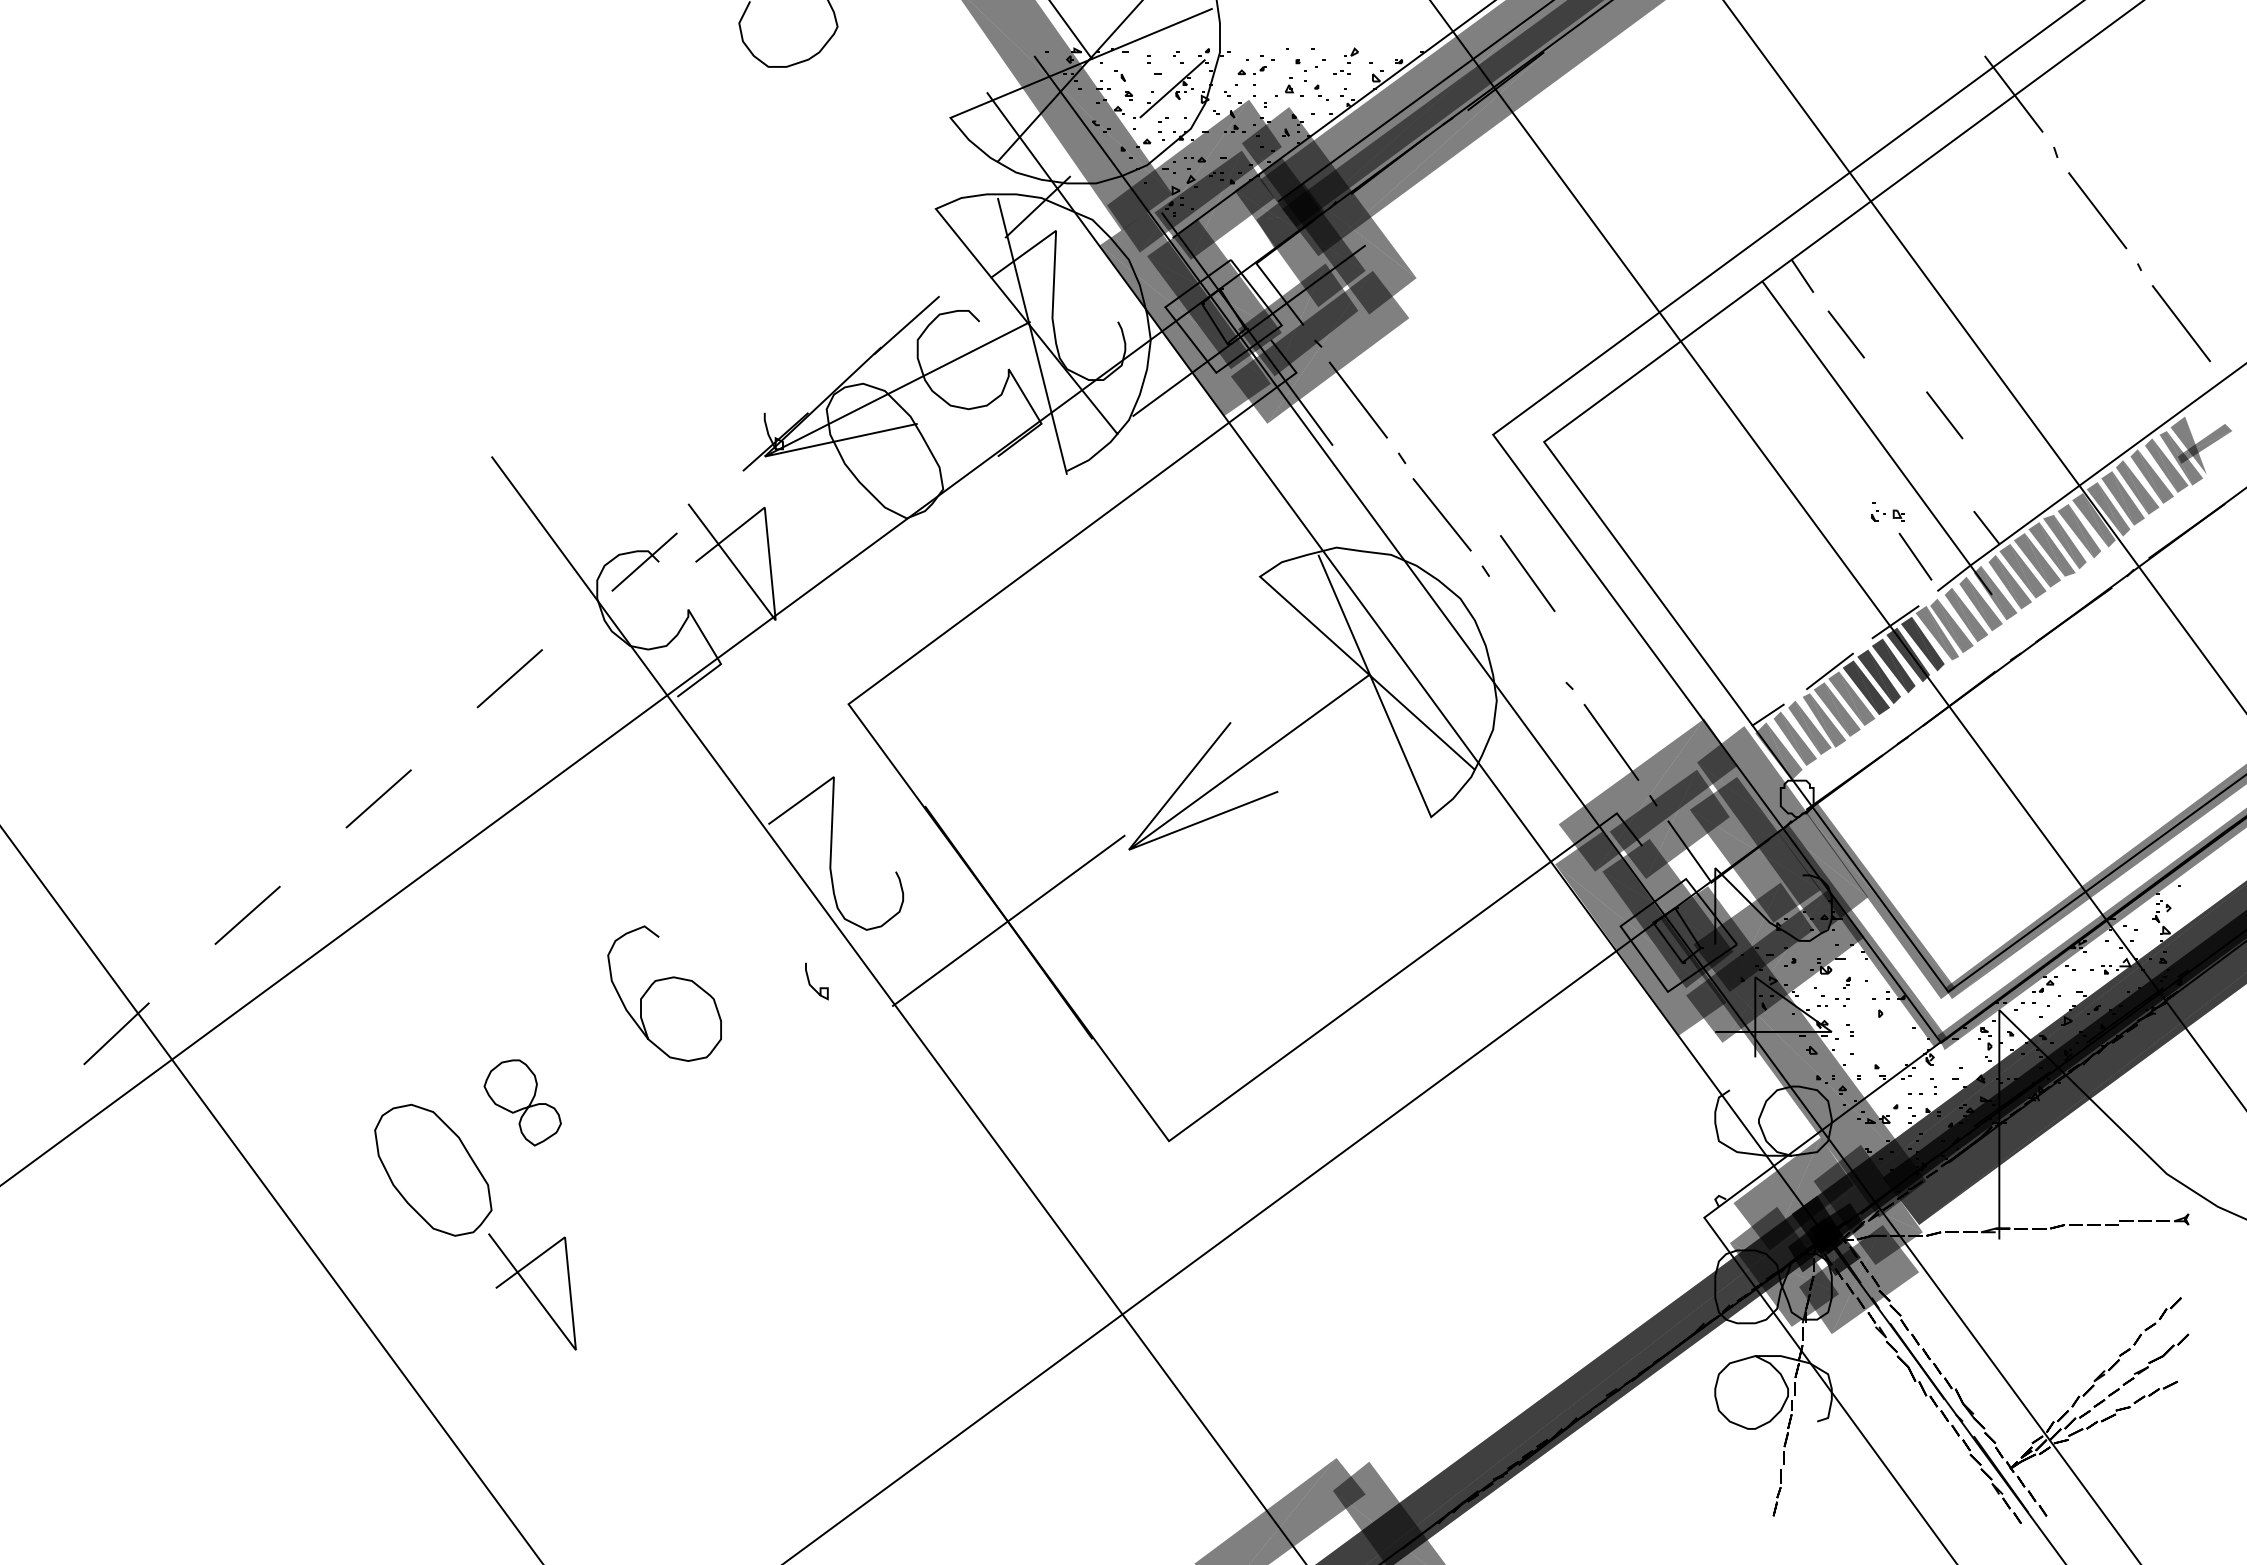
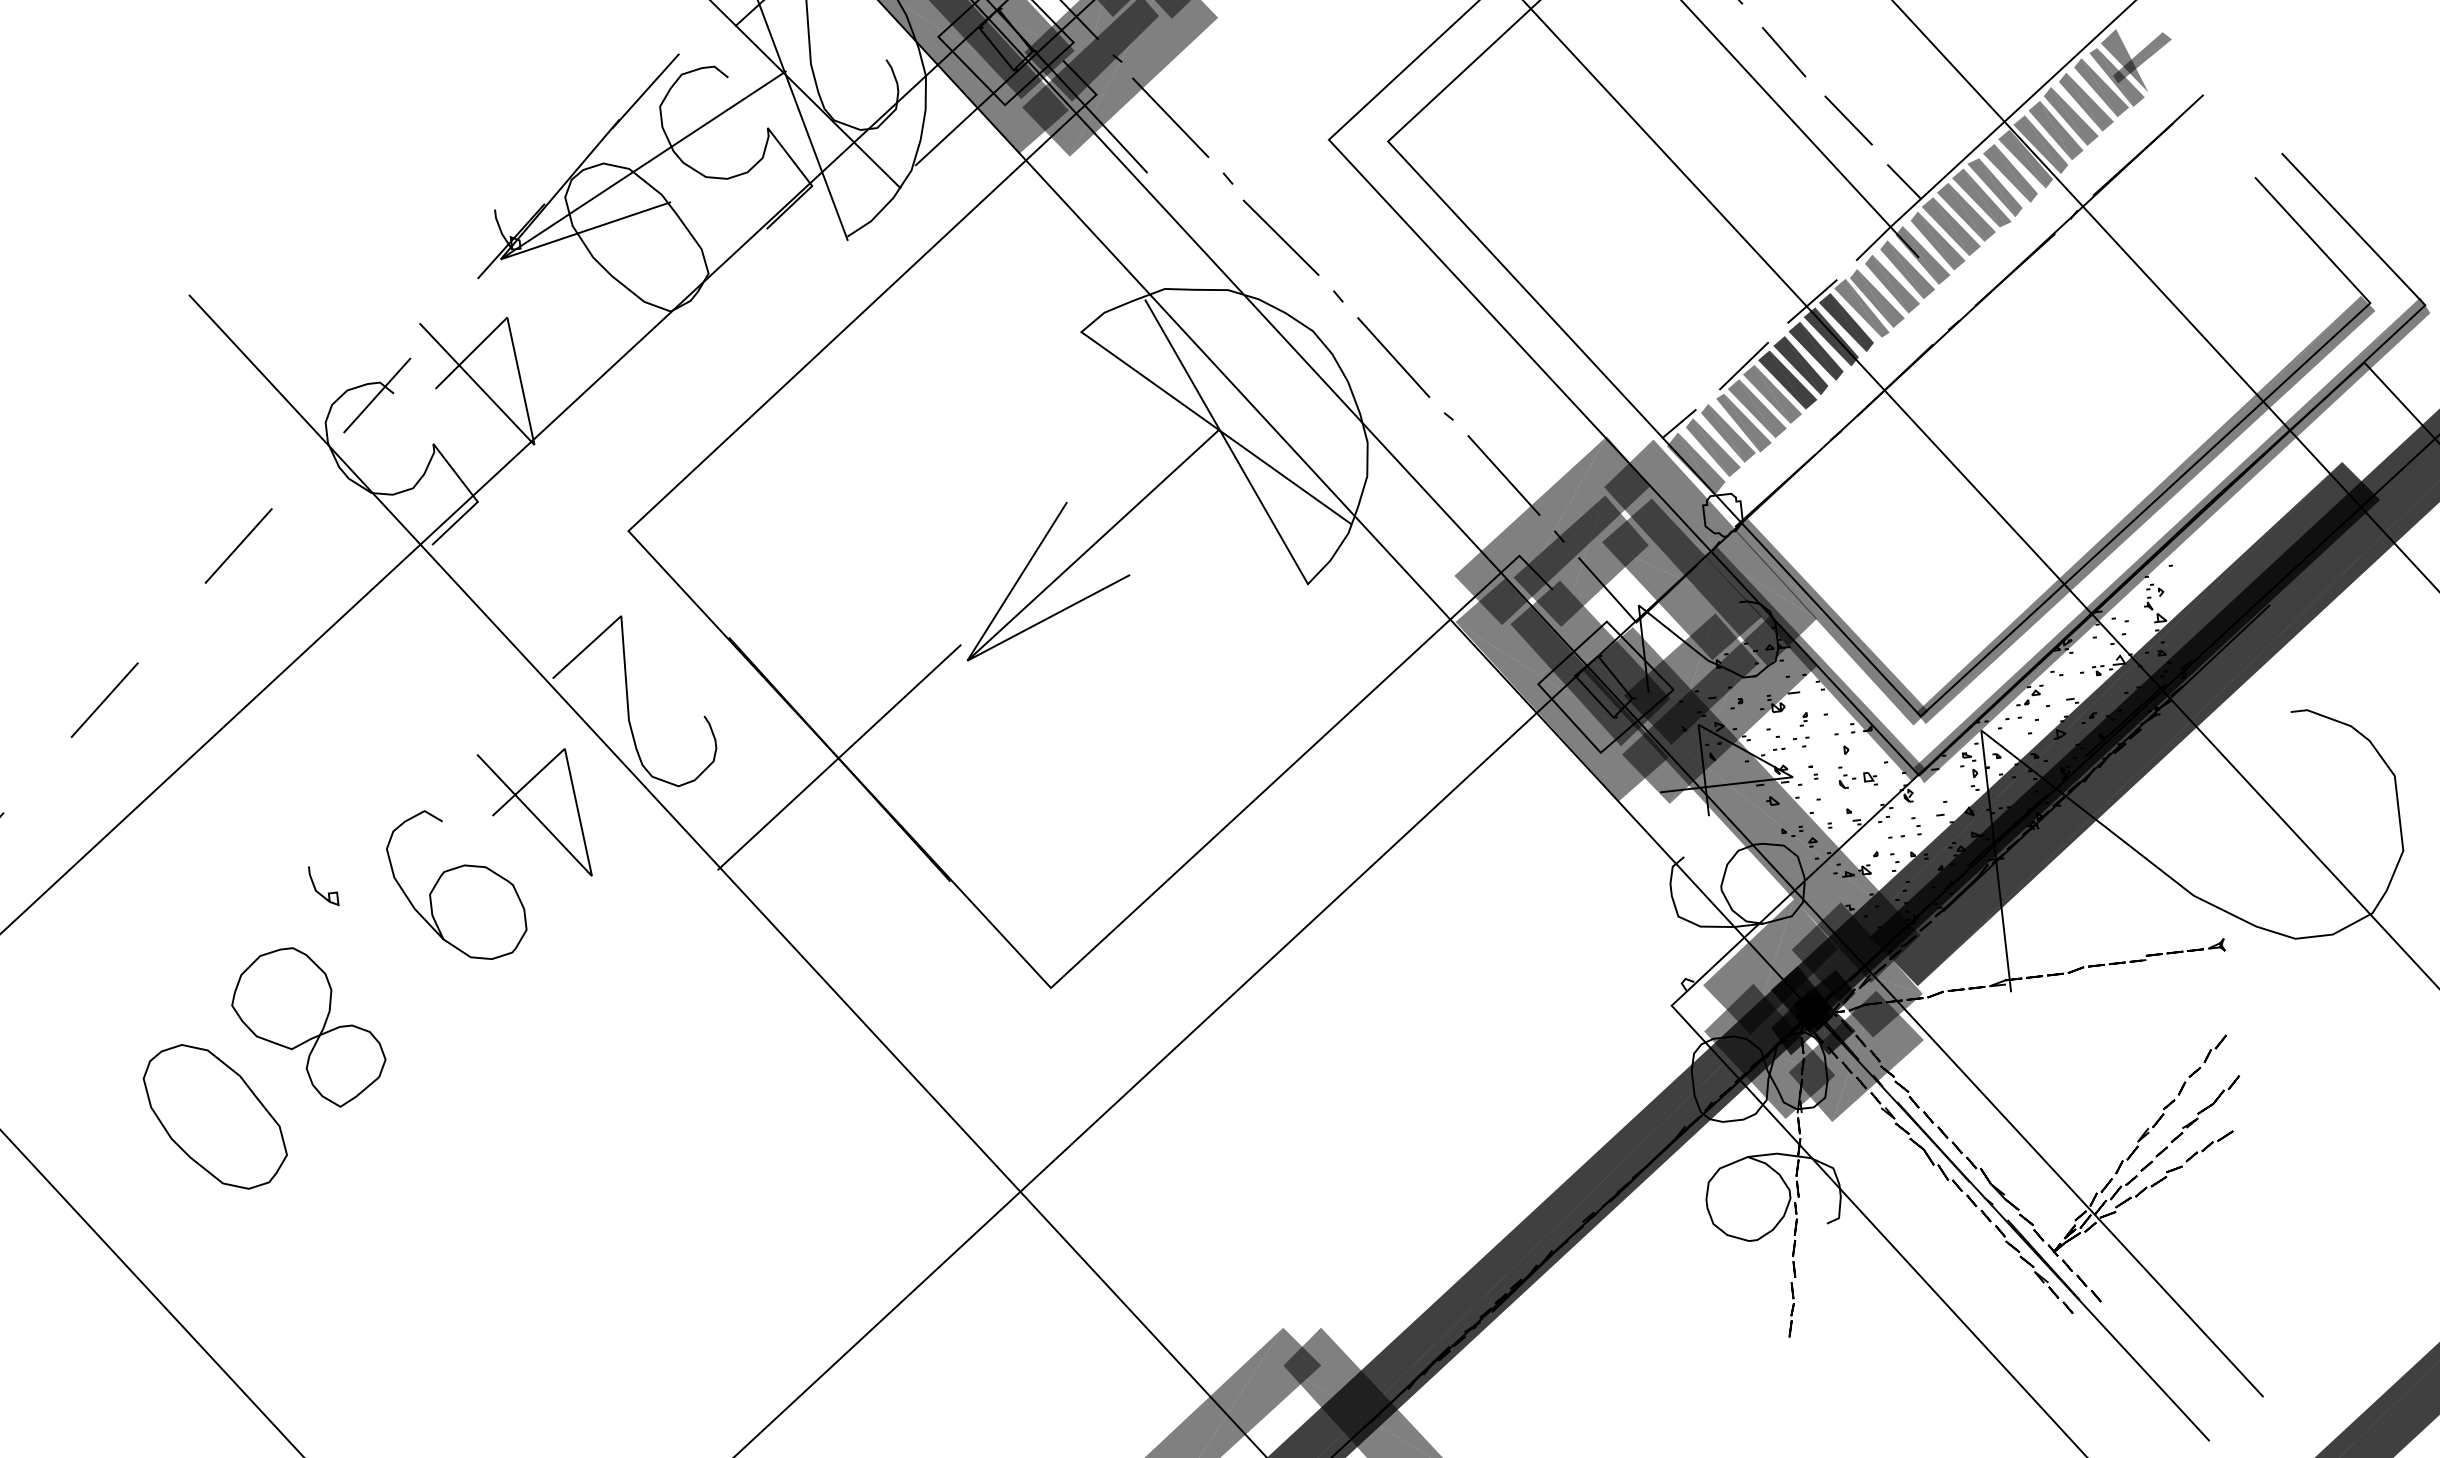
line: (1944, 415) -> (1848, 120), moved
part: (1887, 511) -> (1857, 775), moved
line: (1915, 556) -> (1783, 51), moved
line: (1527, 573) -> (1393, 357), moved
curve: (810, 983) -> (316, 889), moved
part: (522, 1102) -> (308, 1027), size x1.67
line: (532, 1291) -> (534, 814), moved

